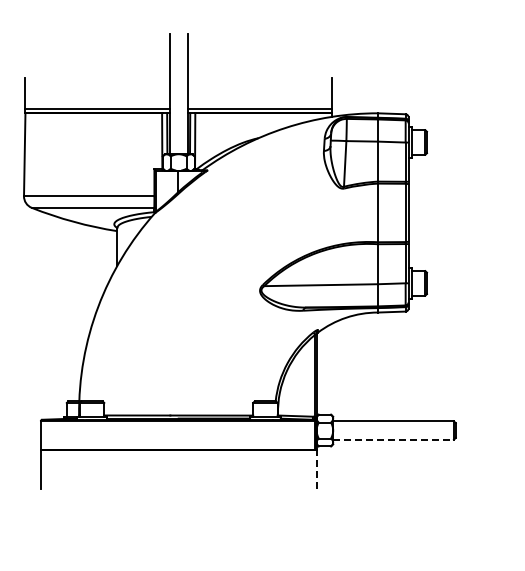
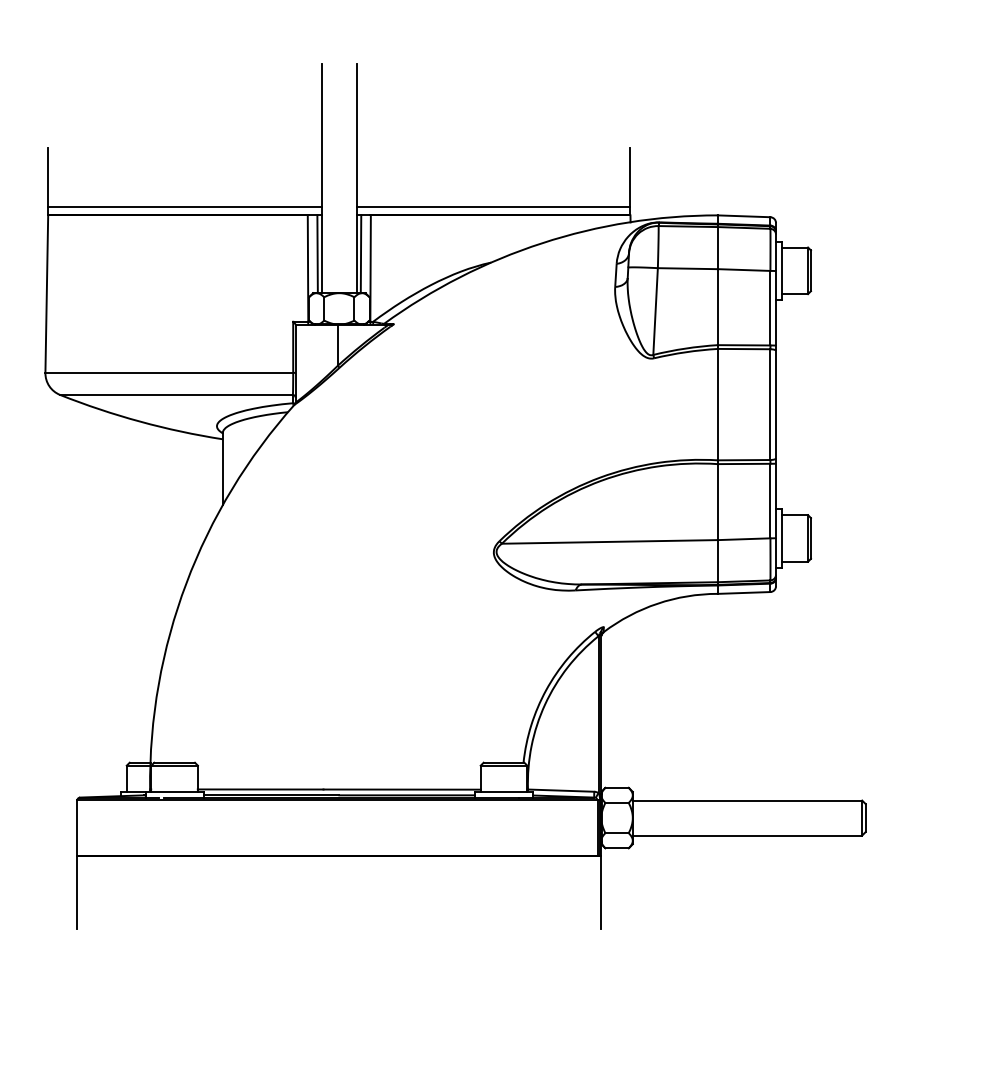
line: (394, 439) -> (749, 835), dashed -> solid
line: (316, 469) -> (601, 892), dashed -> solid

